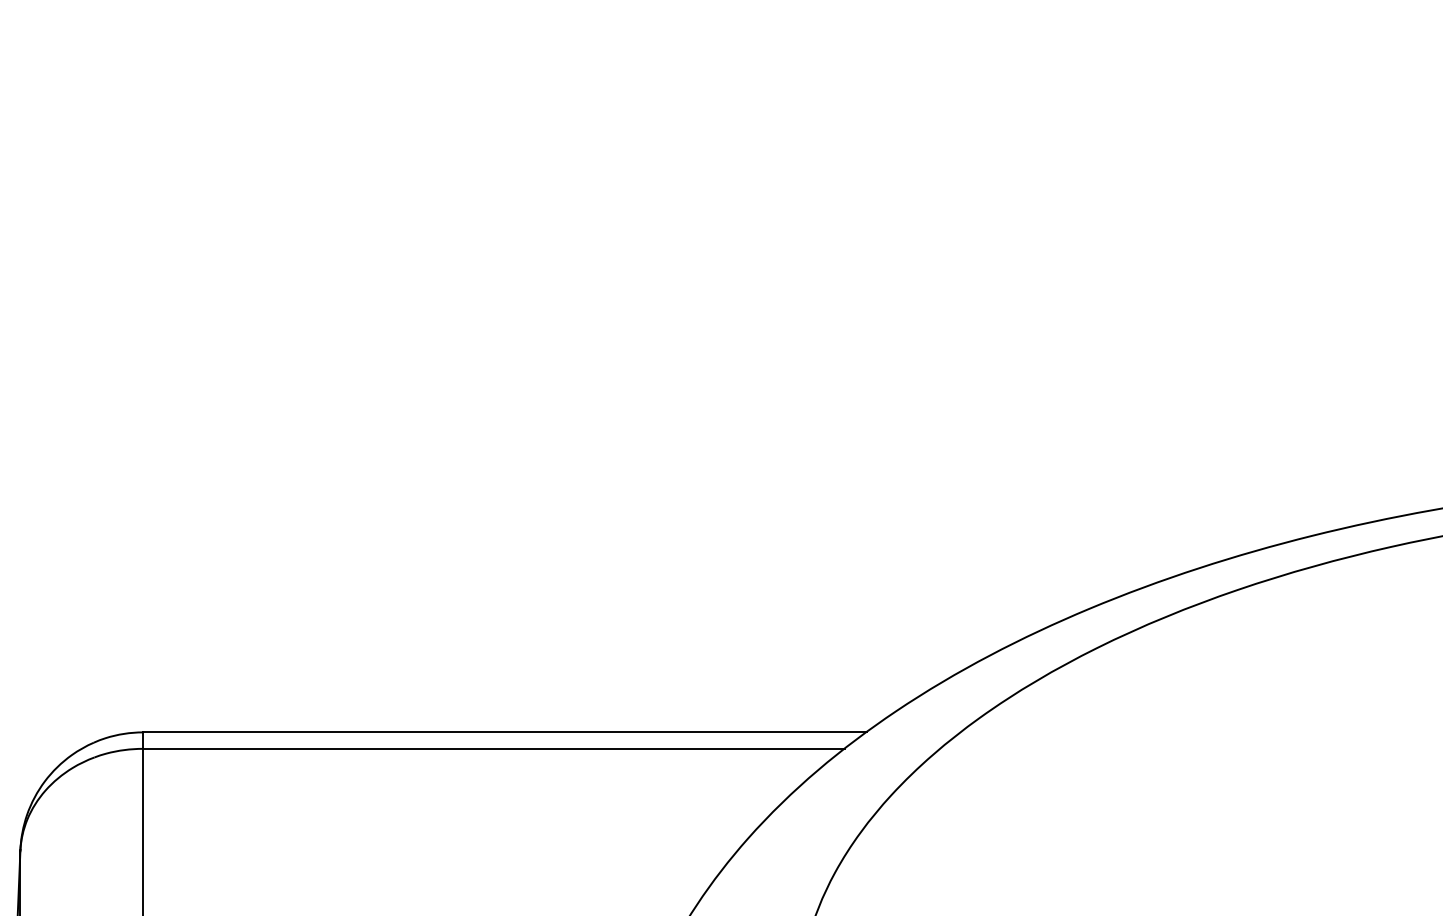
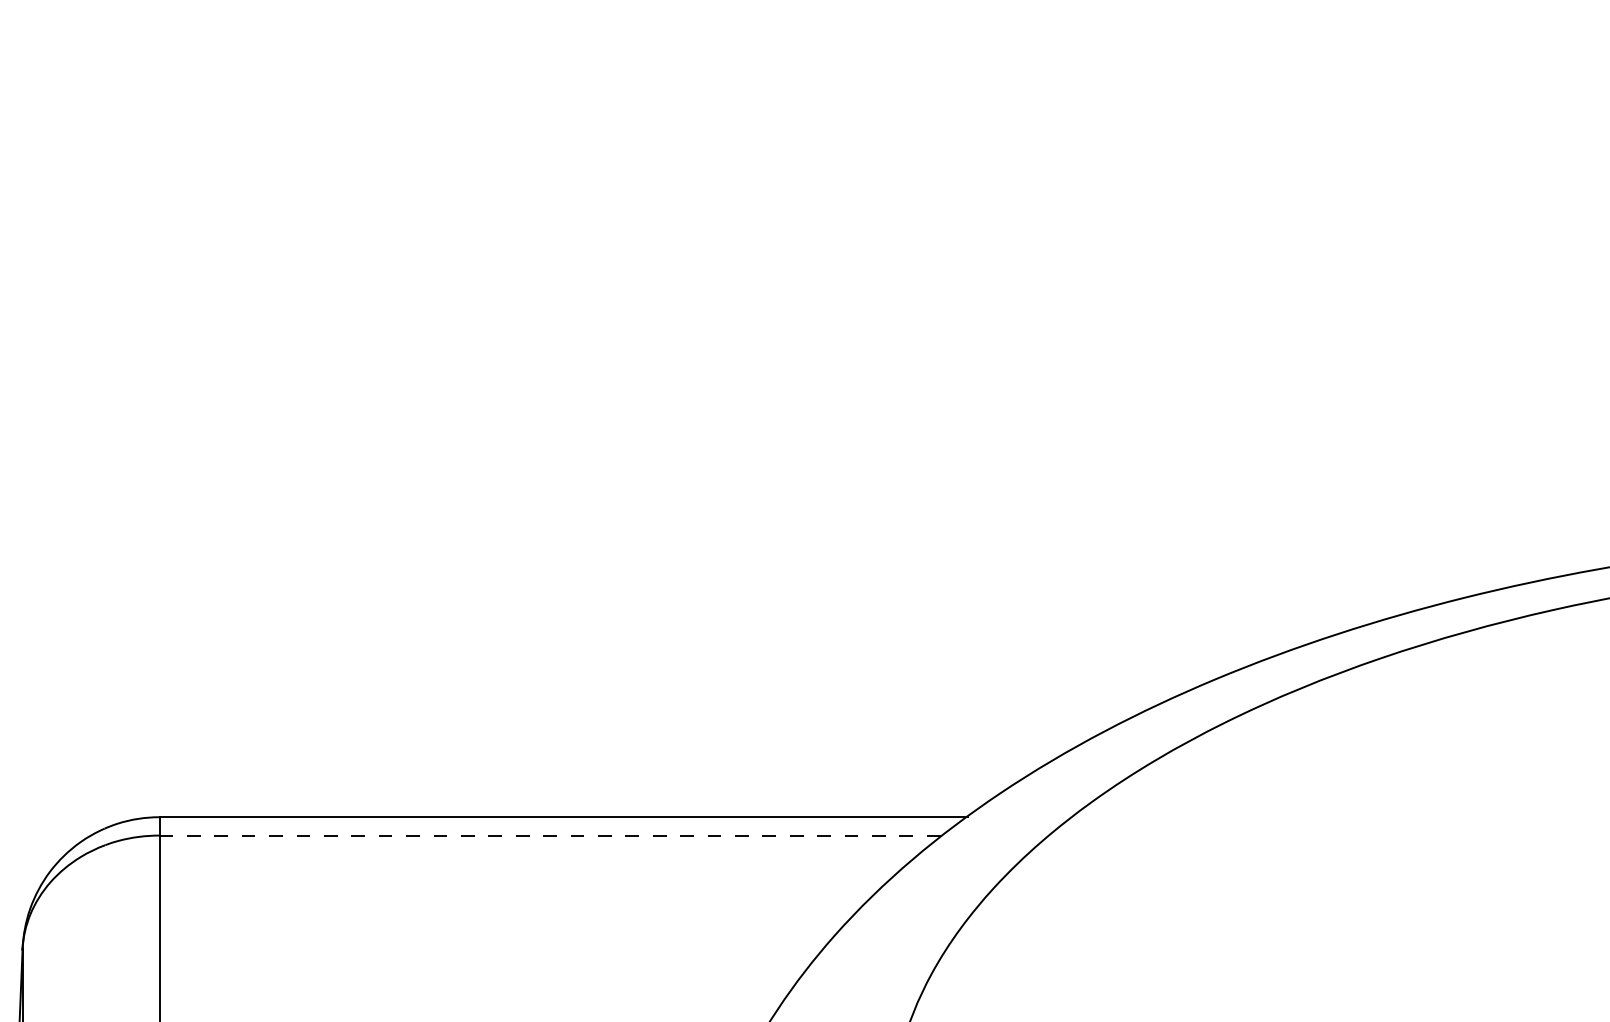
line: (494, 748) -> (551, 835), solid -> dashed

